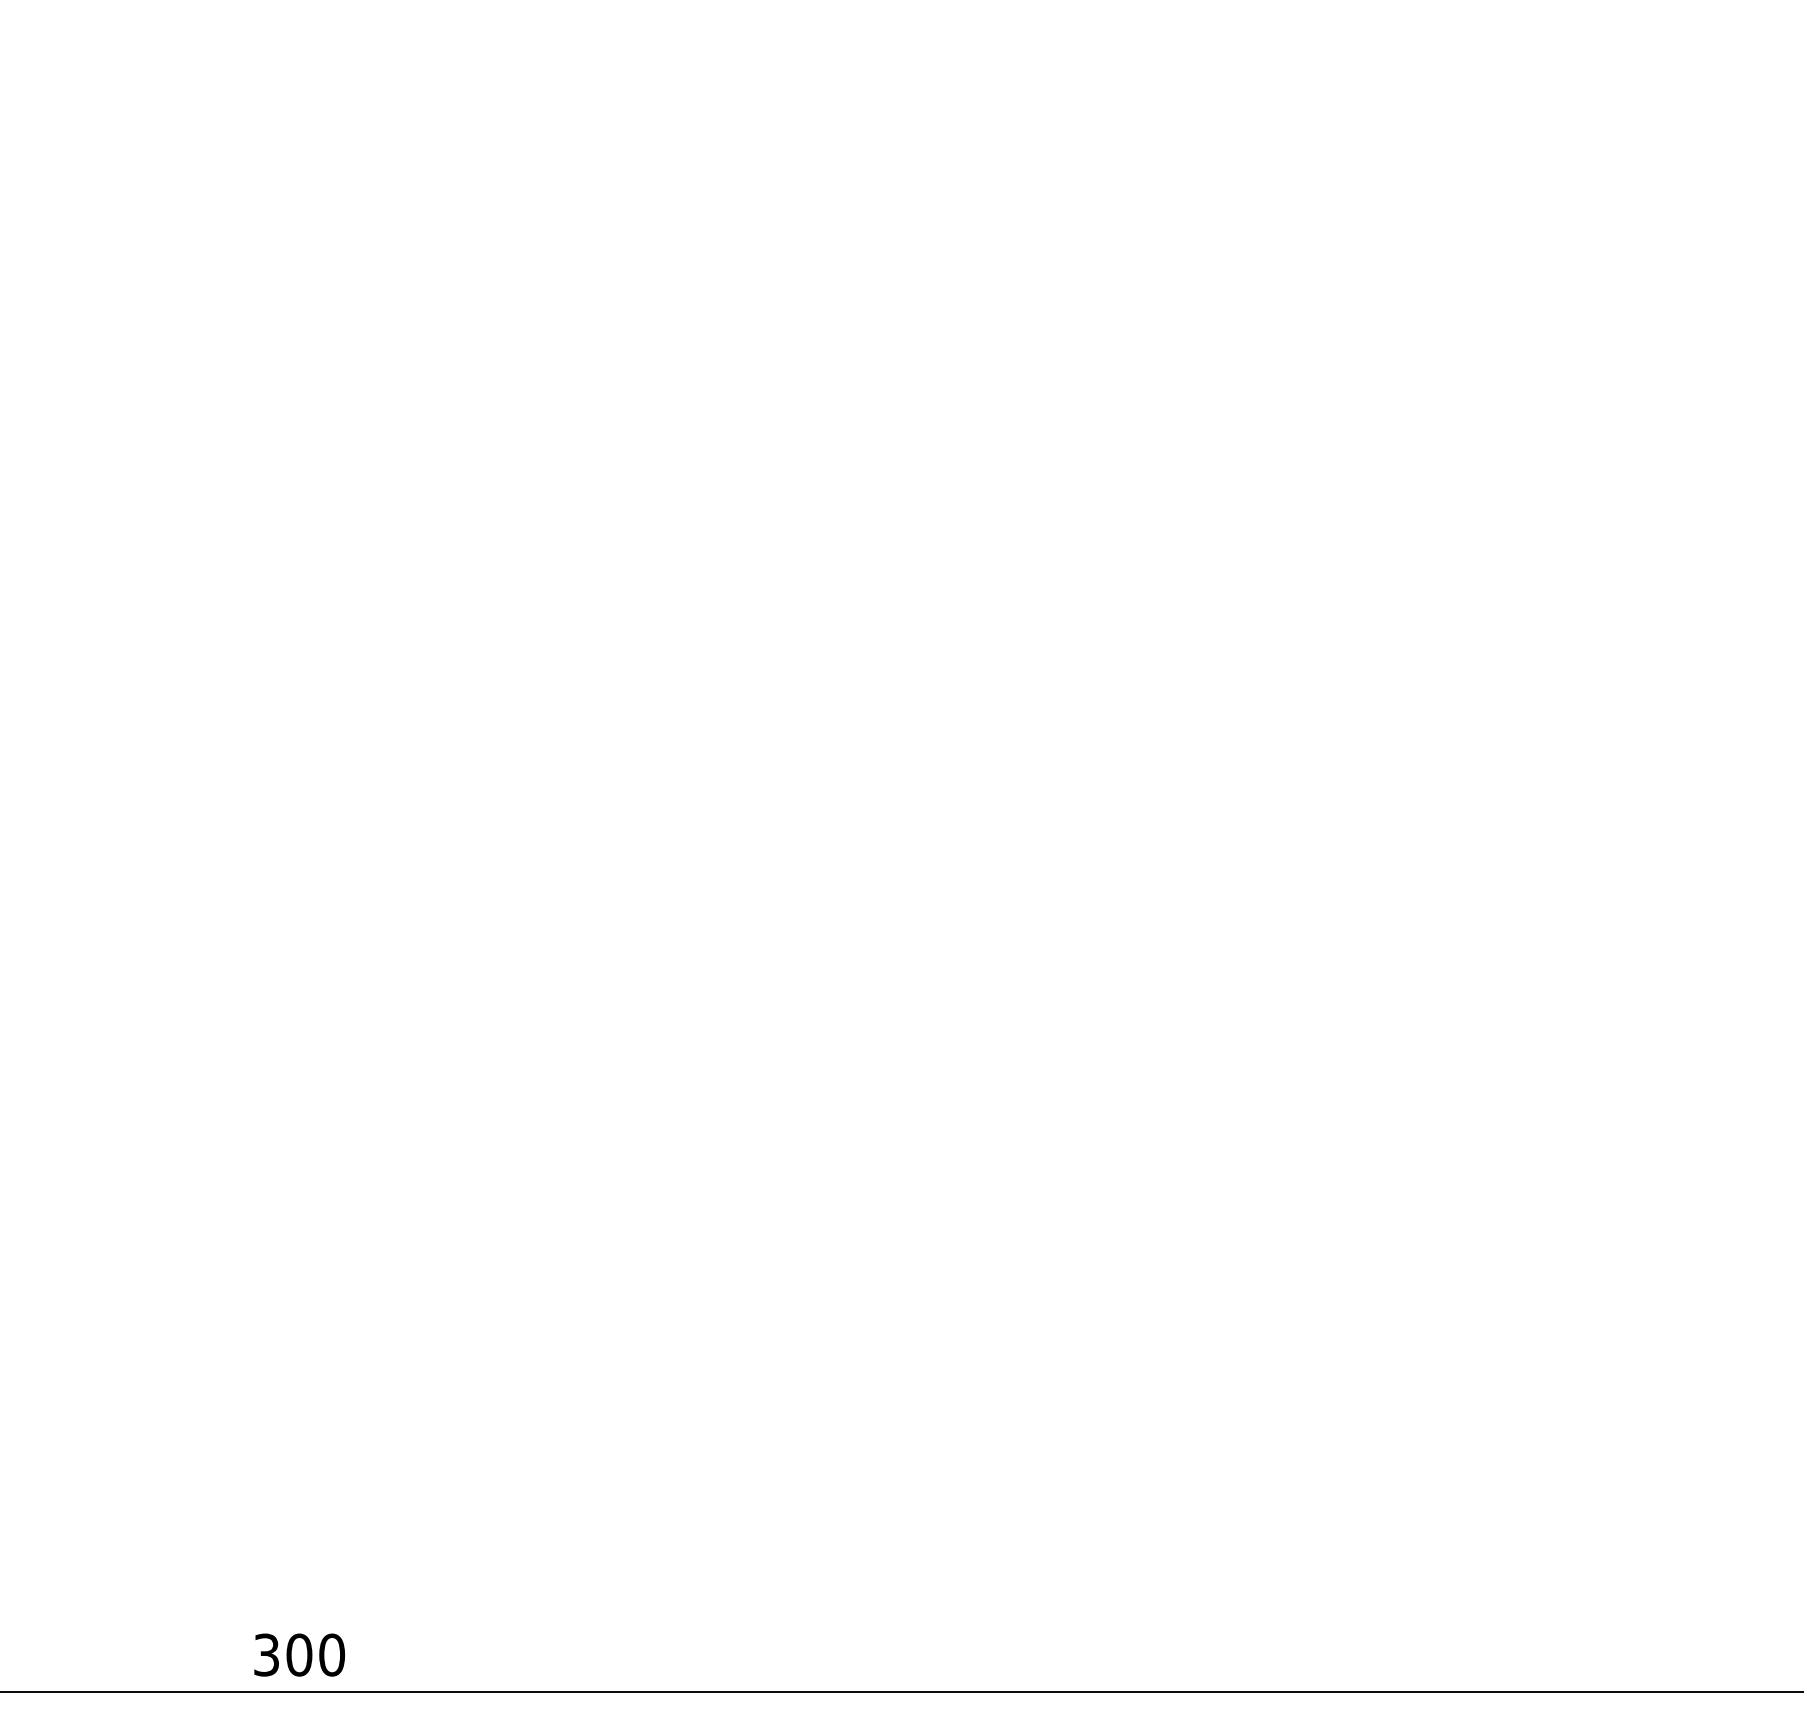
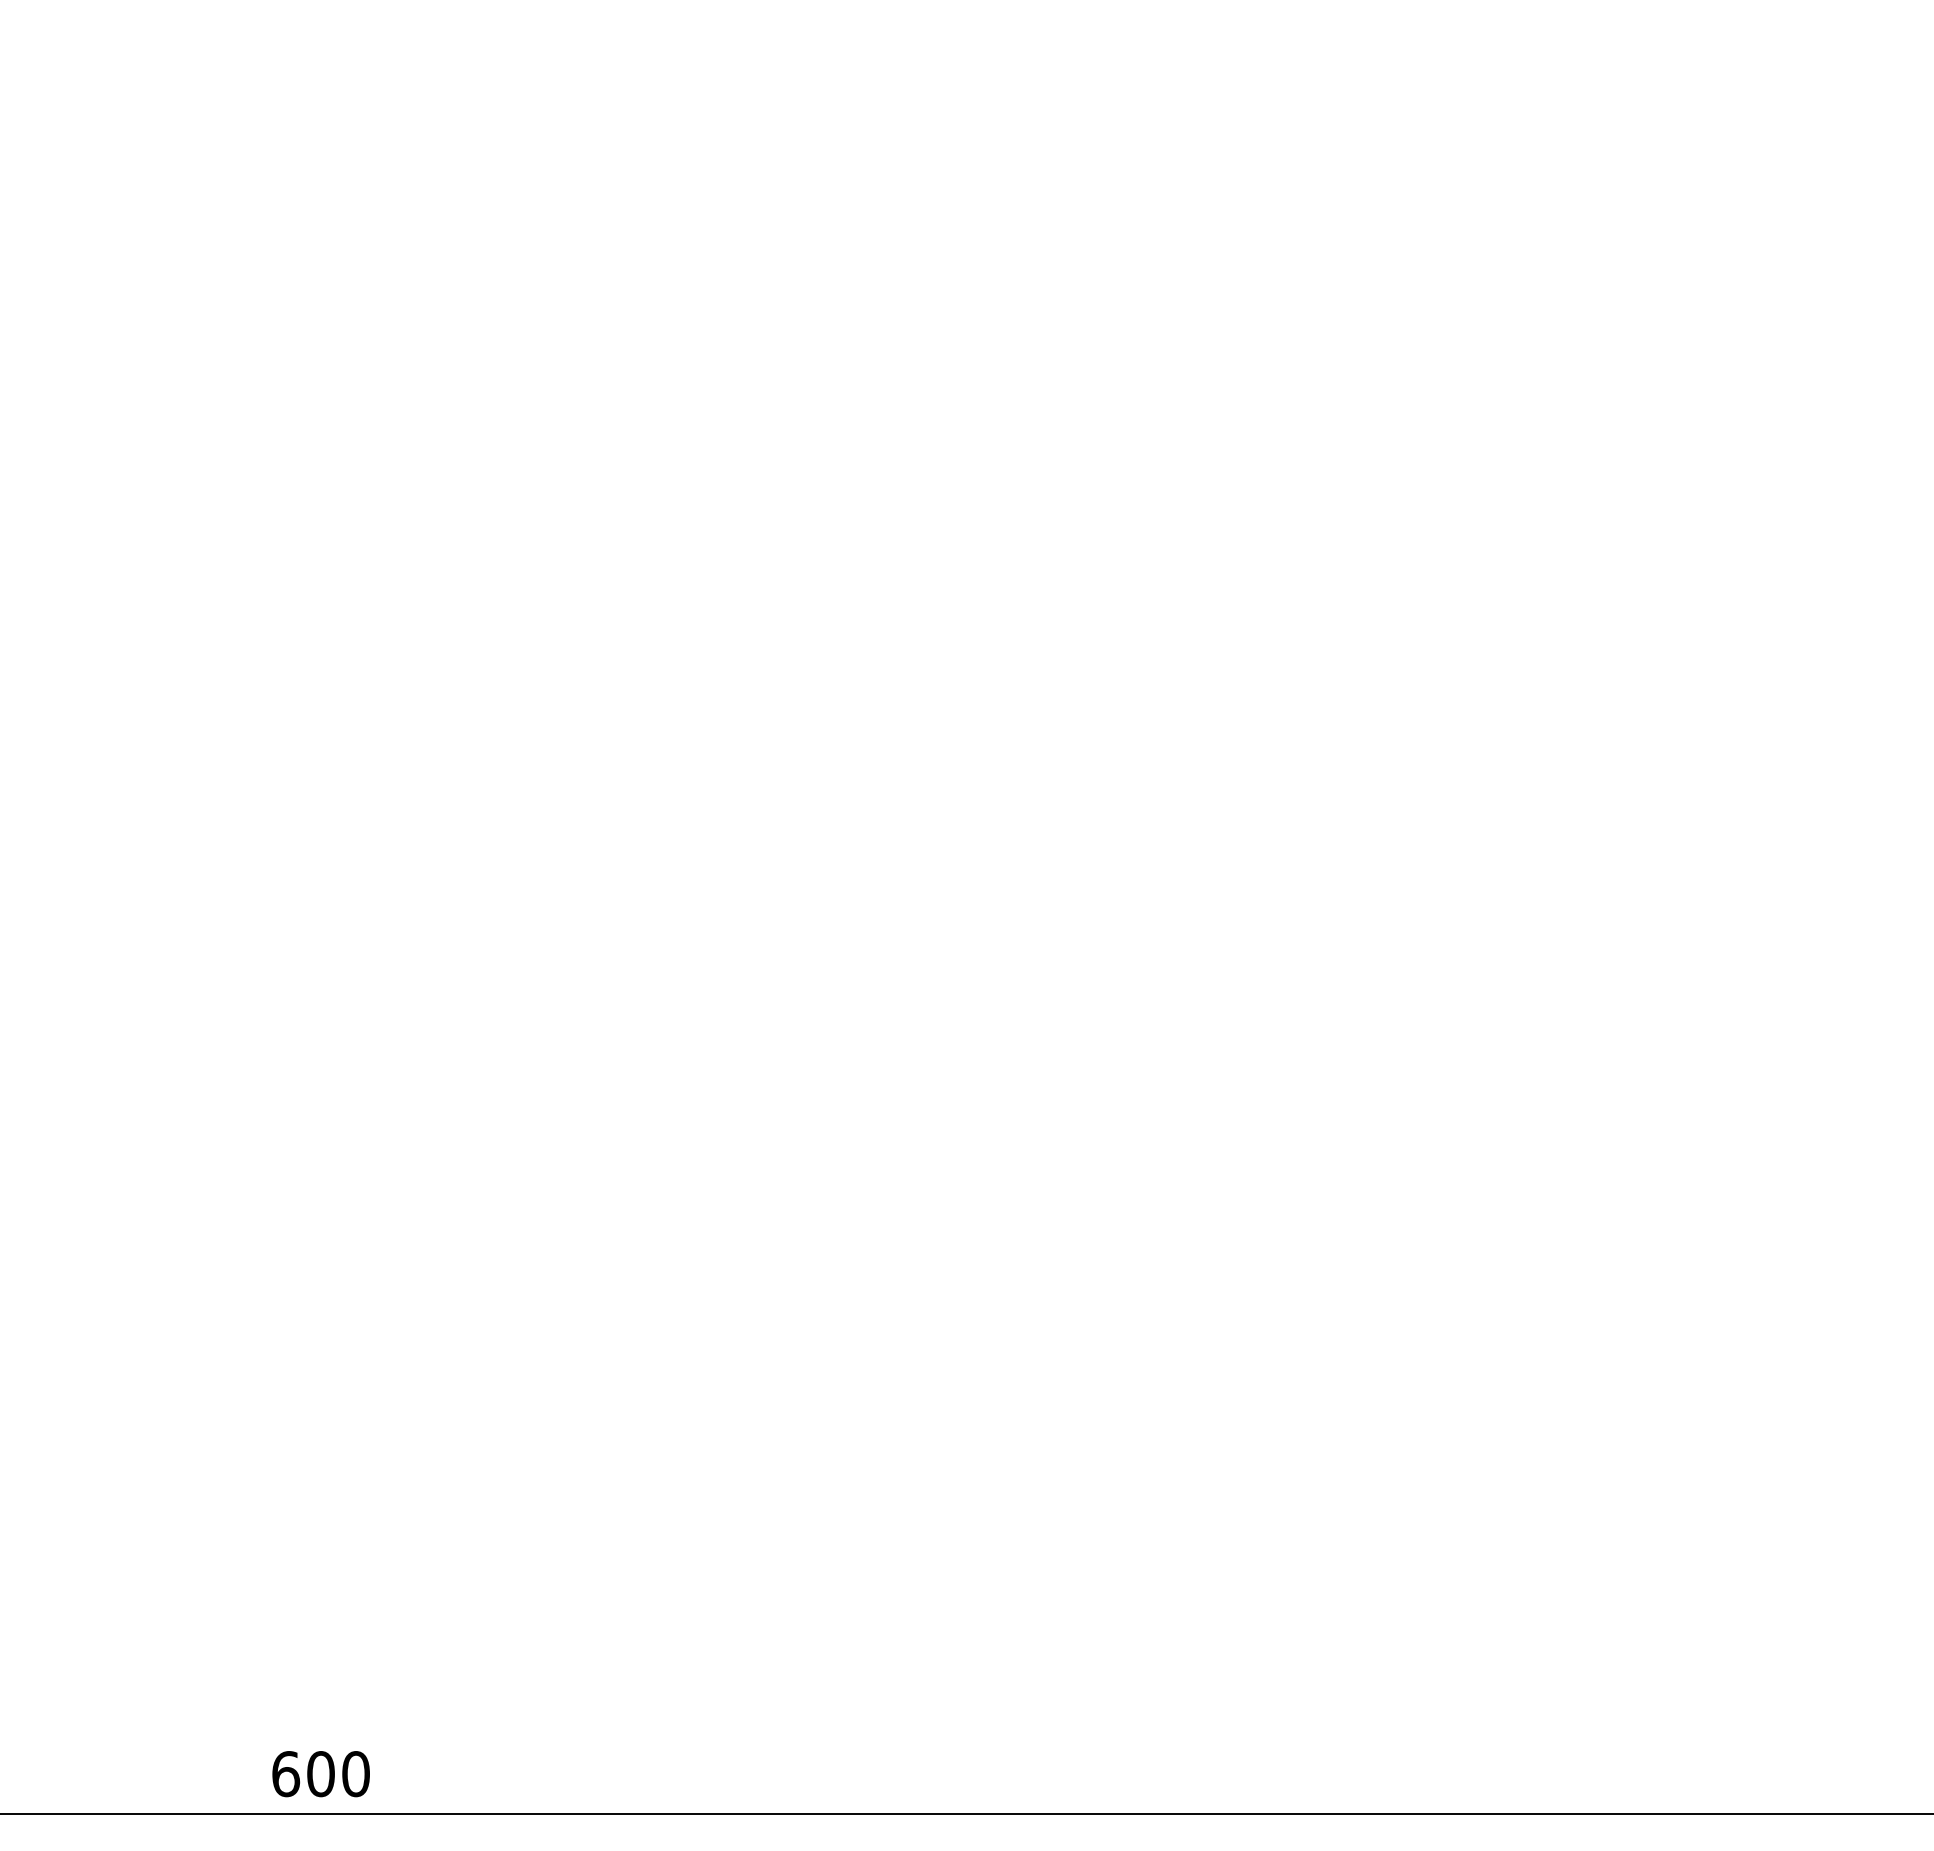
text: (267, 1655) -> (286, 1774), 300 -> 600

